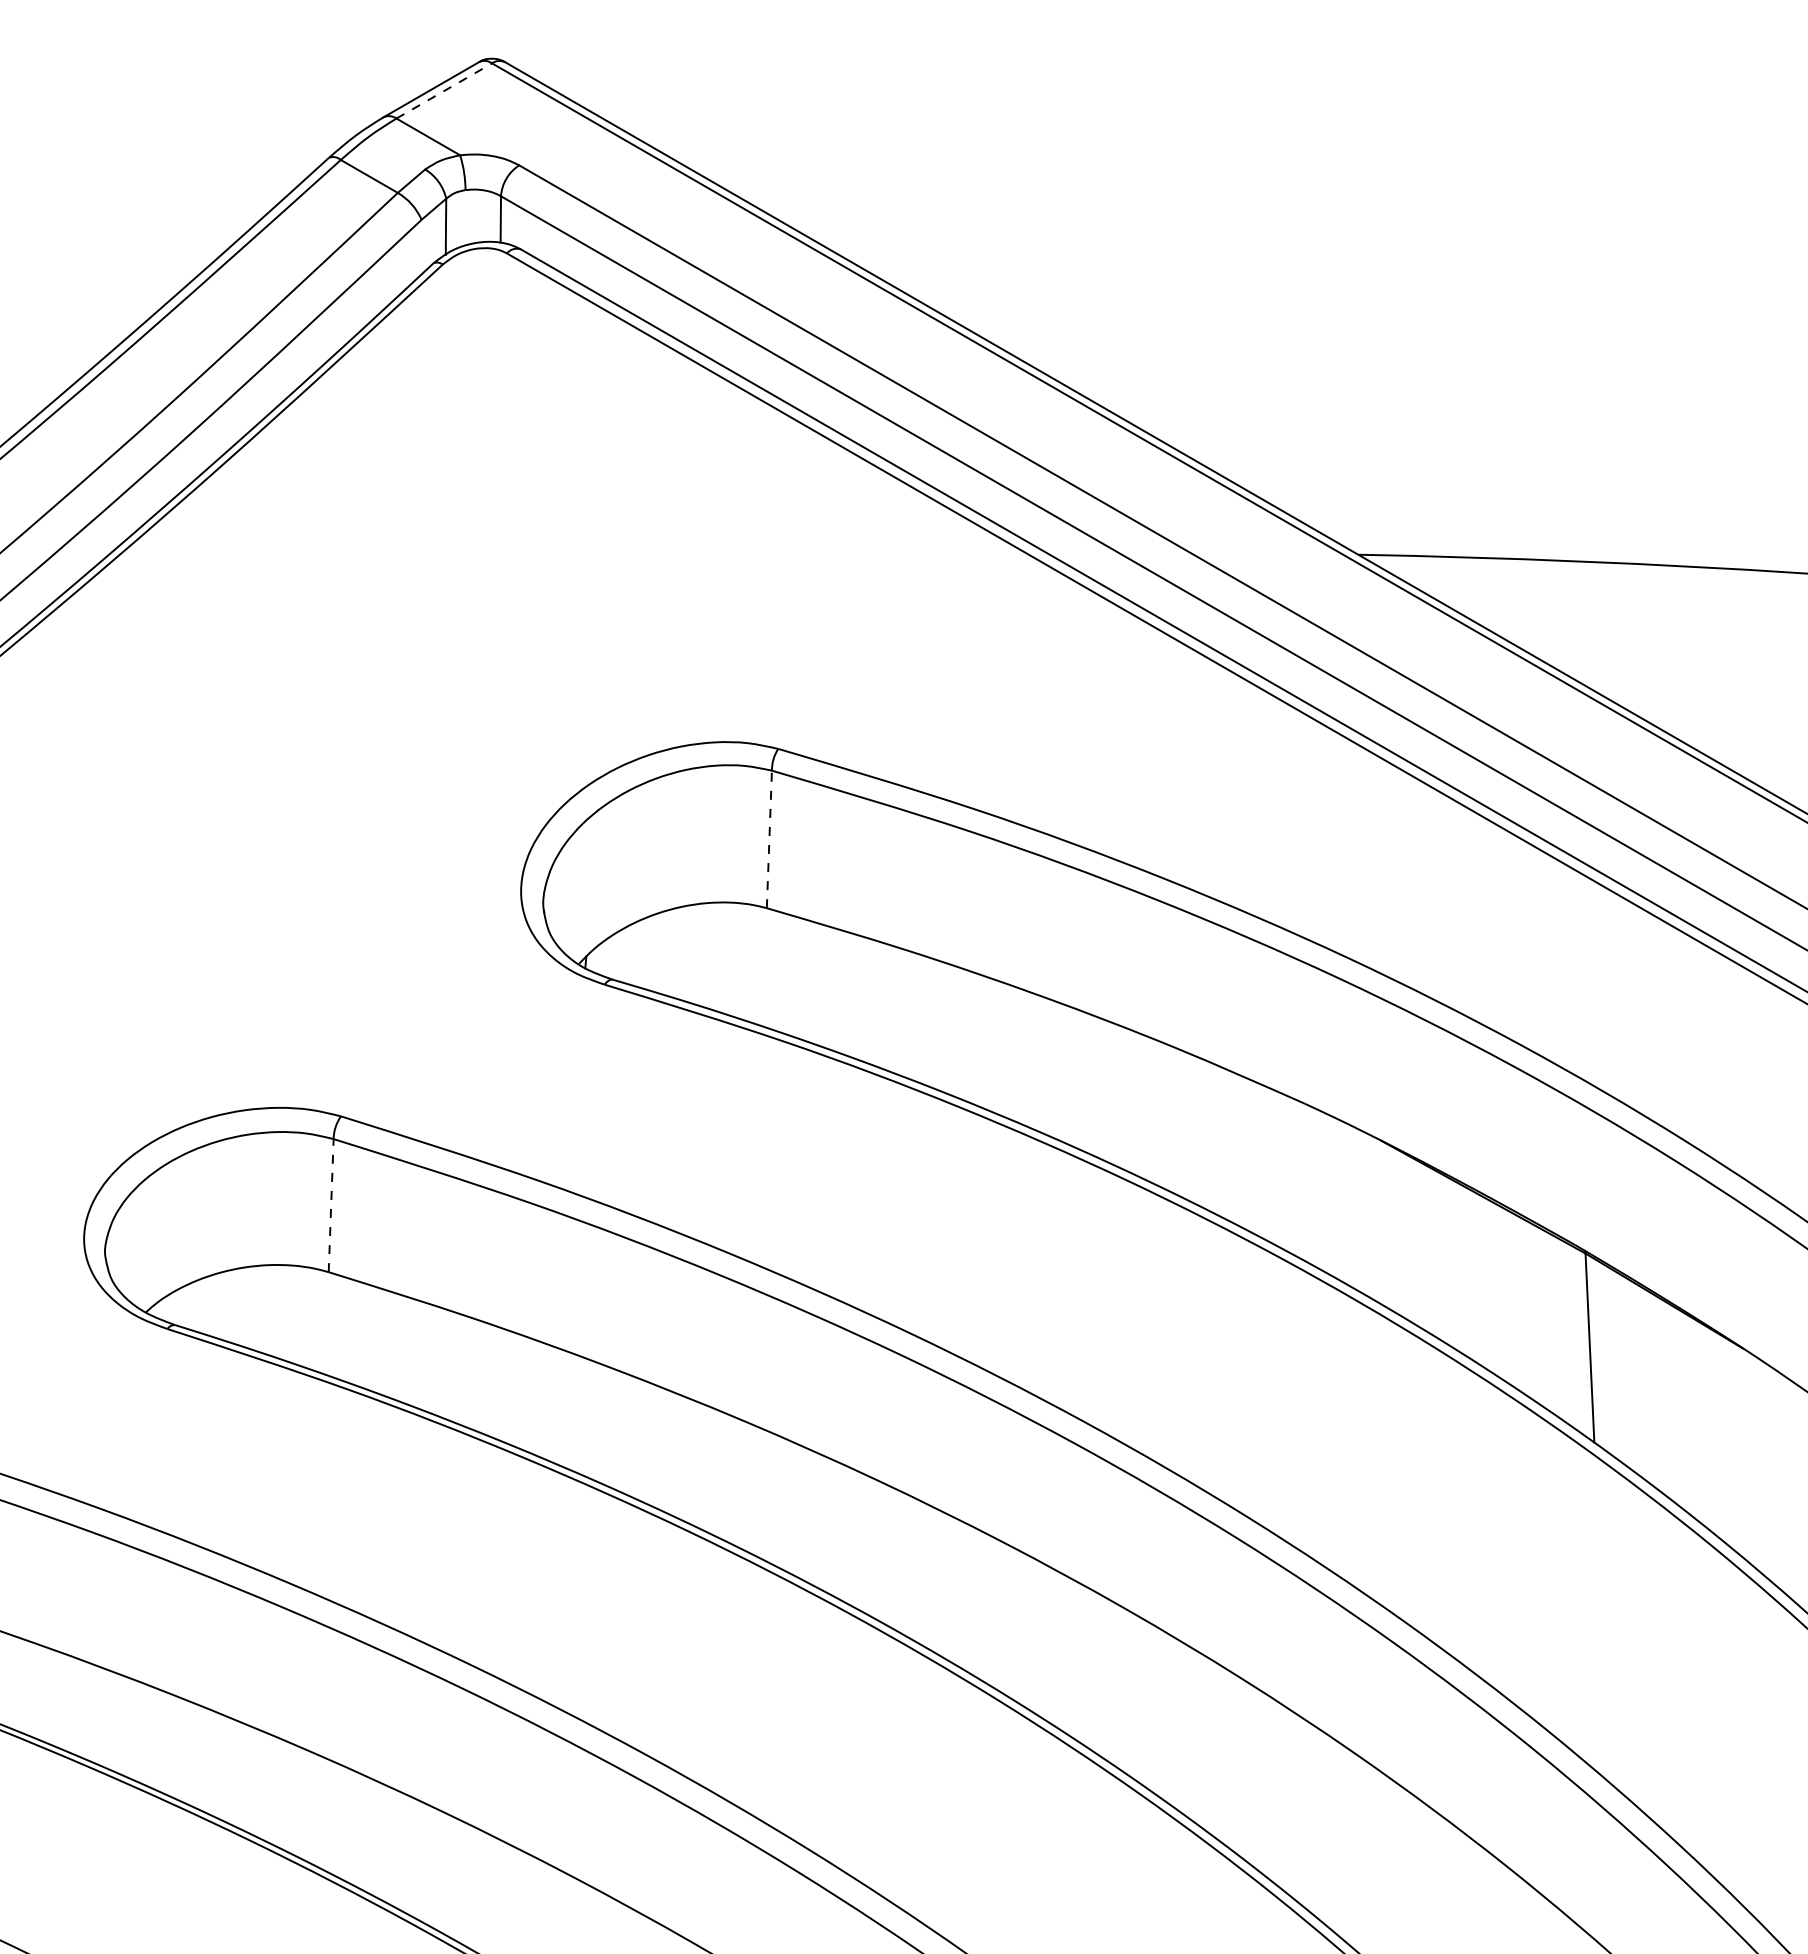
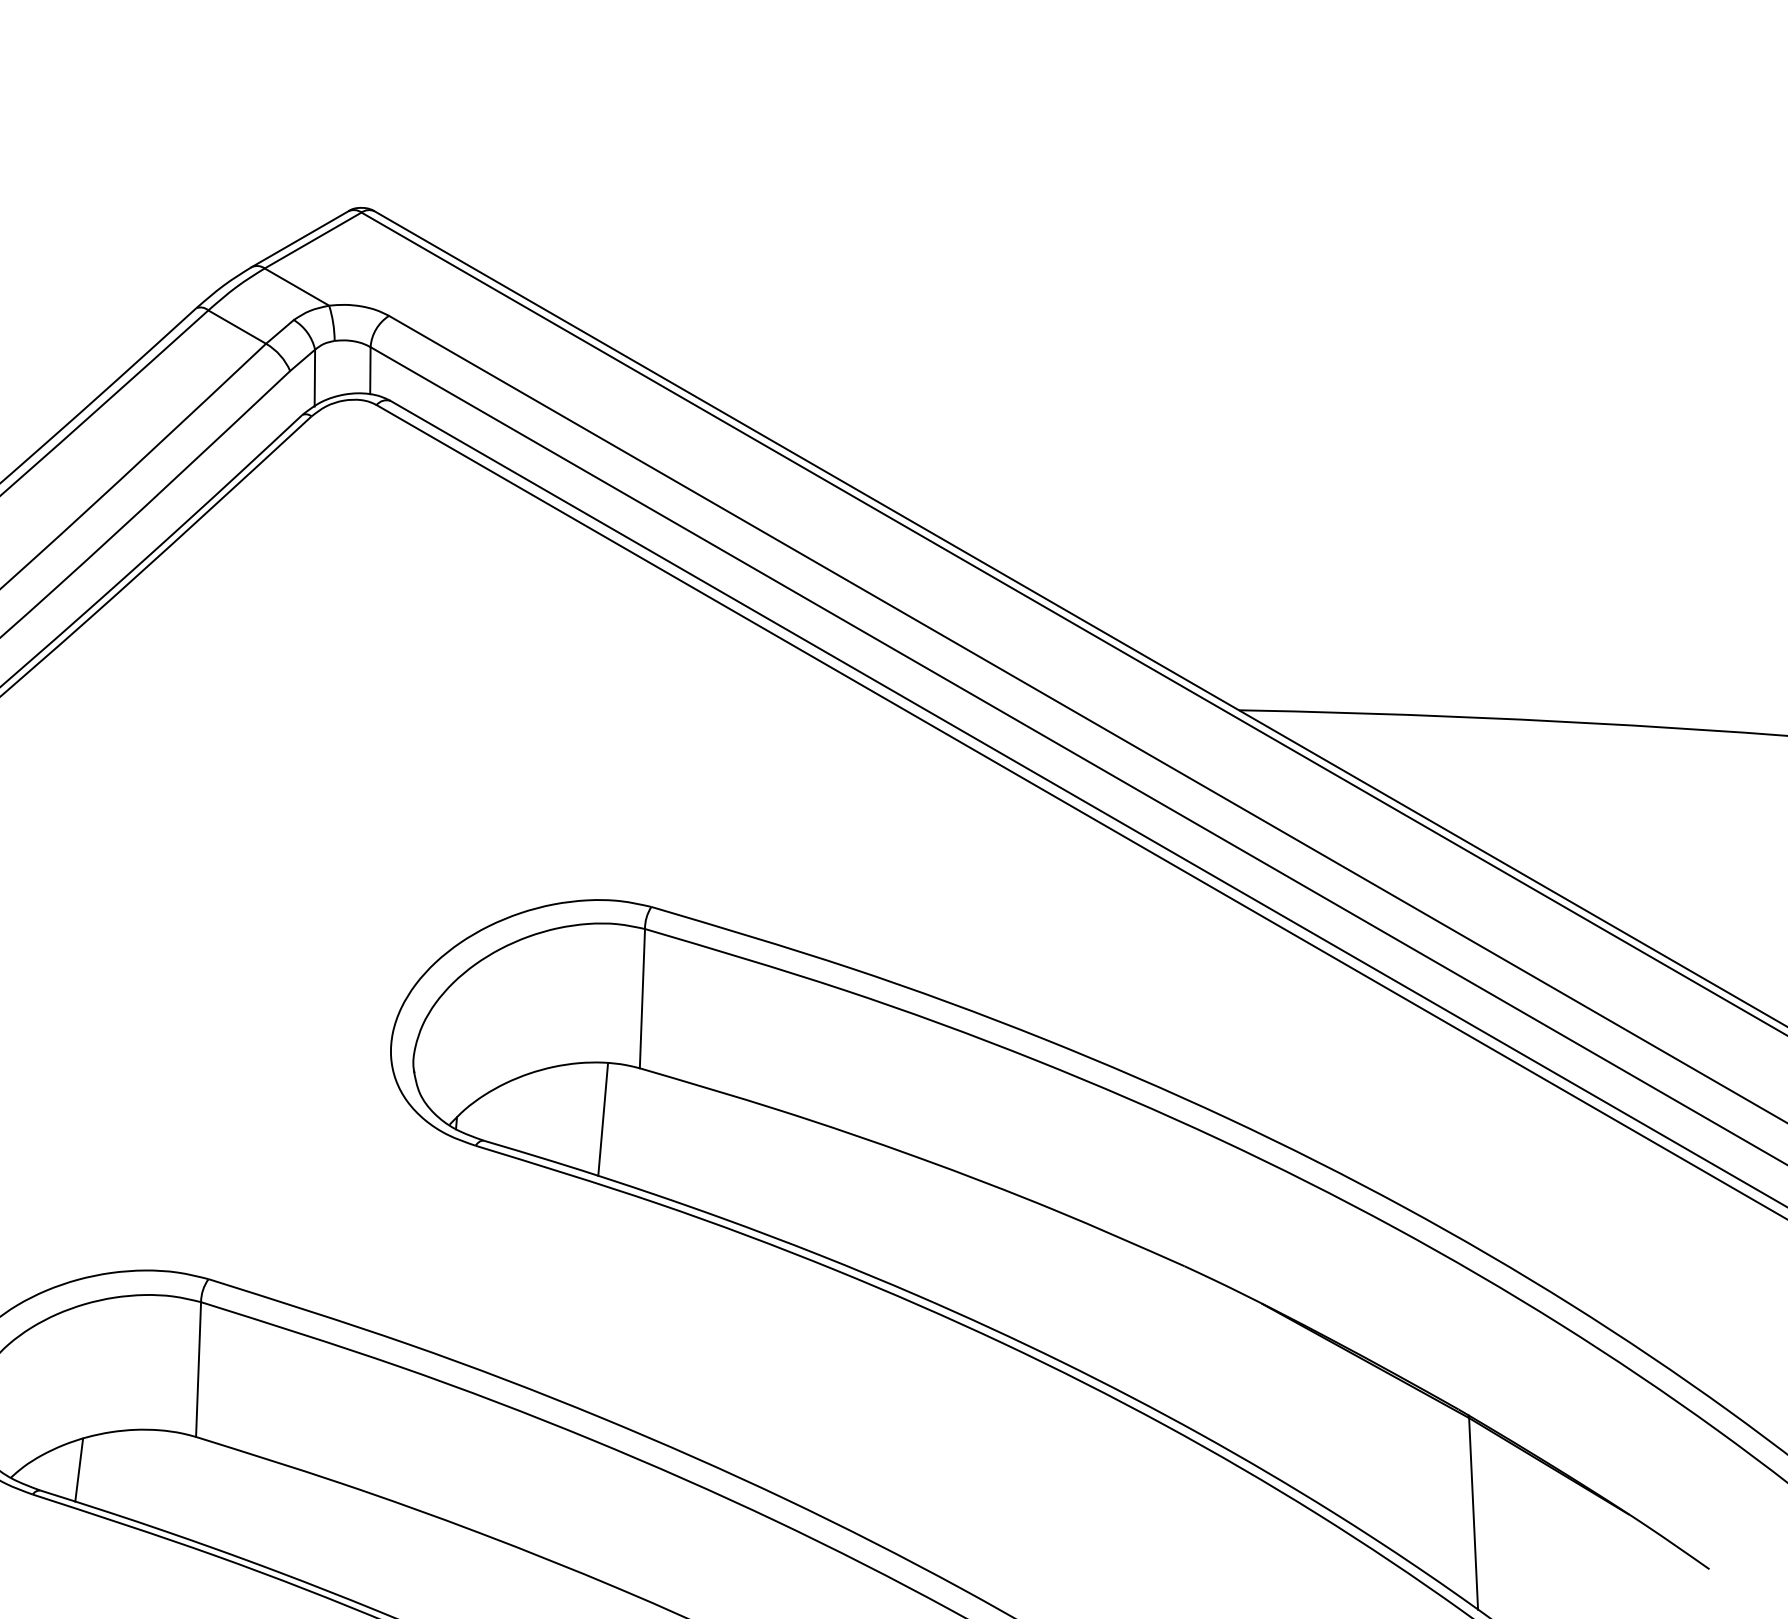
line: (444, 90) -> (313, 240), dashed -> solid
line: (769, 839) -> (642, 998), dashed -> solid
line: (730, 958) -> (603, 1119), added
line: (331, 1205) -> (198, 1369), dashed -> solid
line: (213, 1304) -> (79, 1469), added

